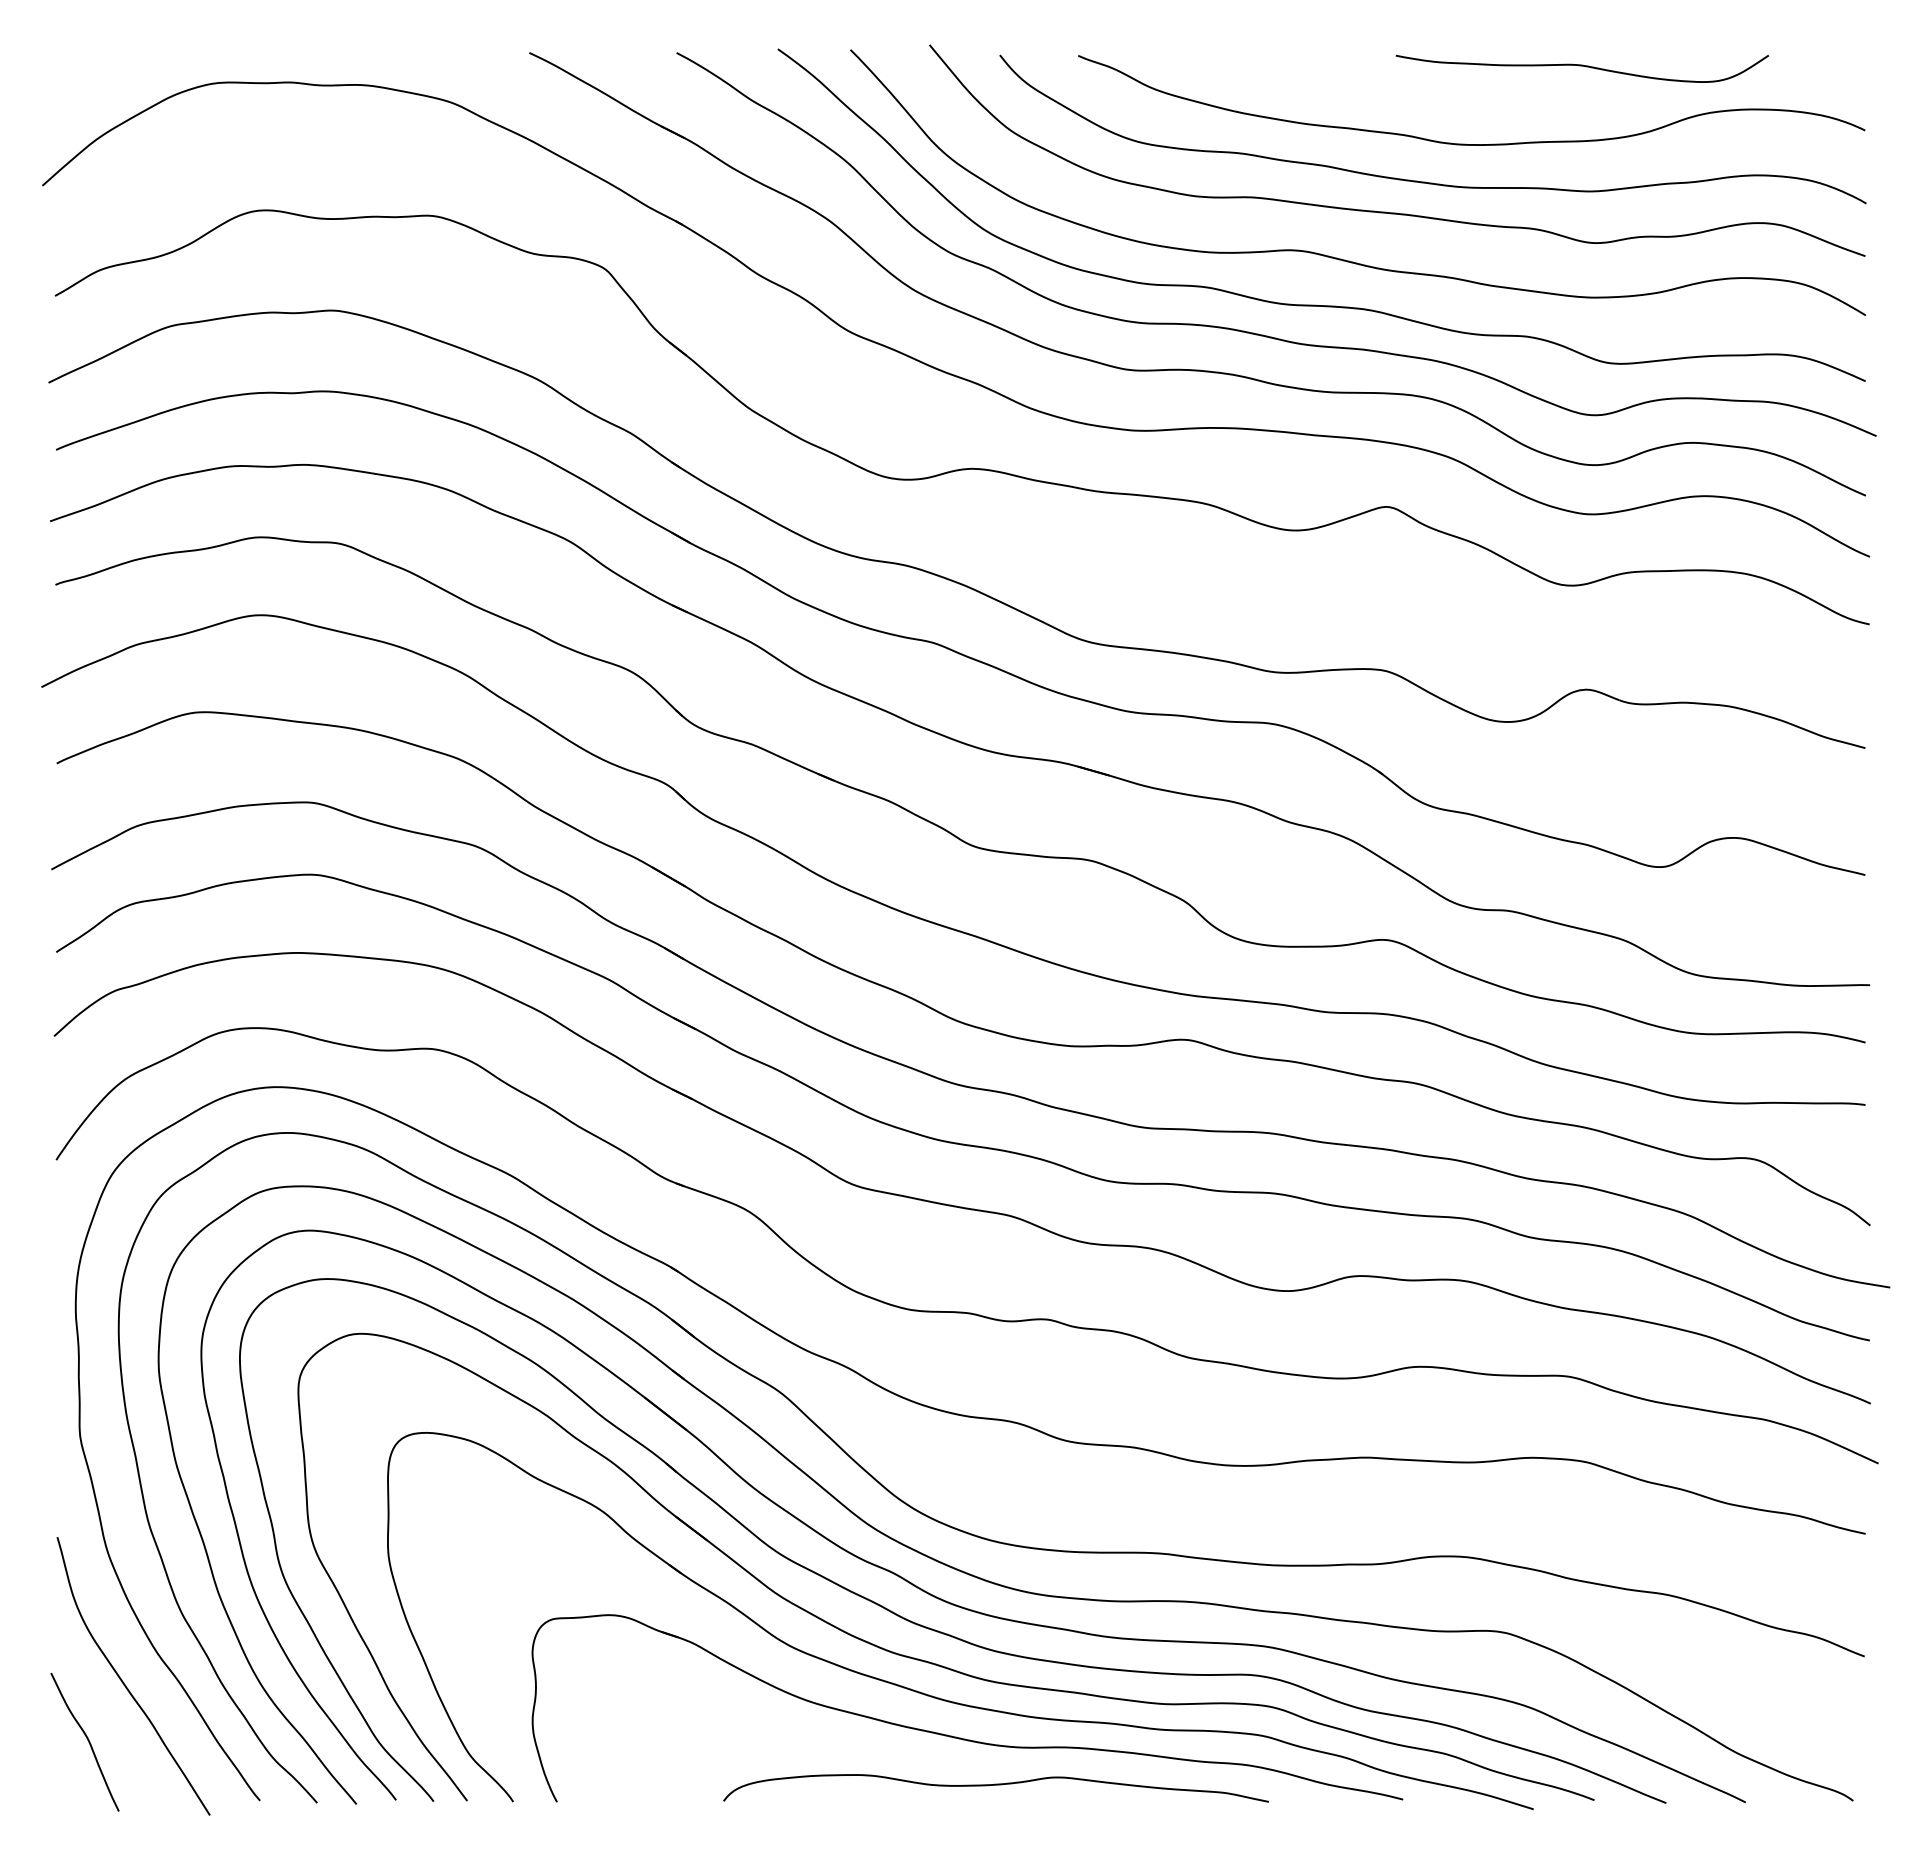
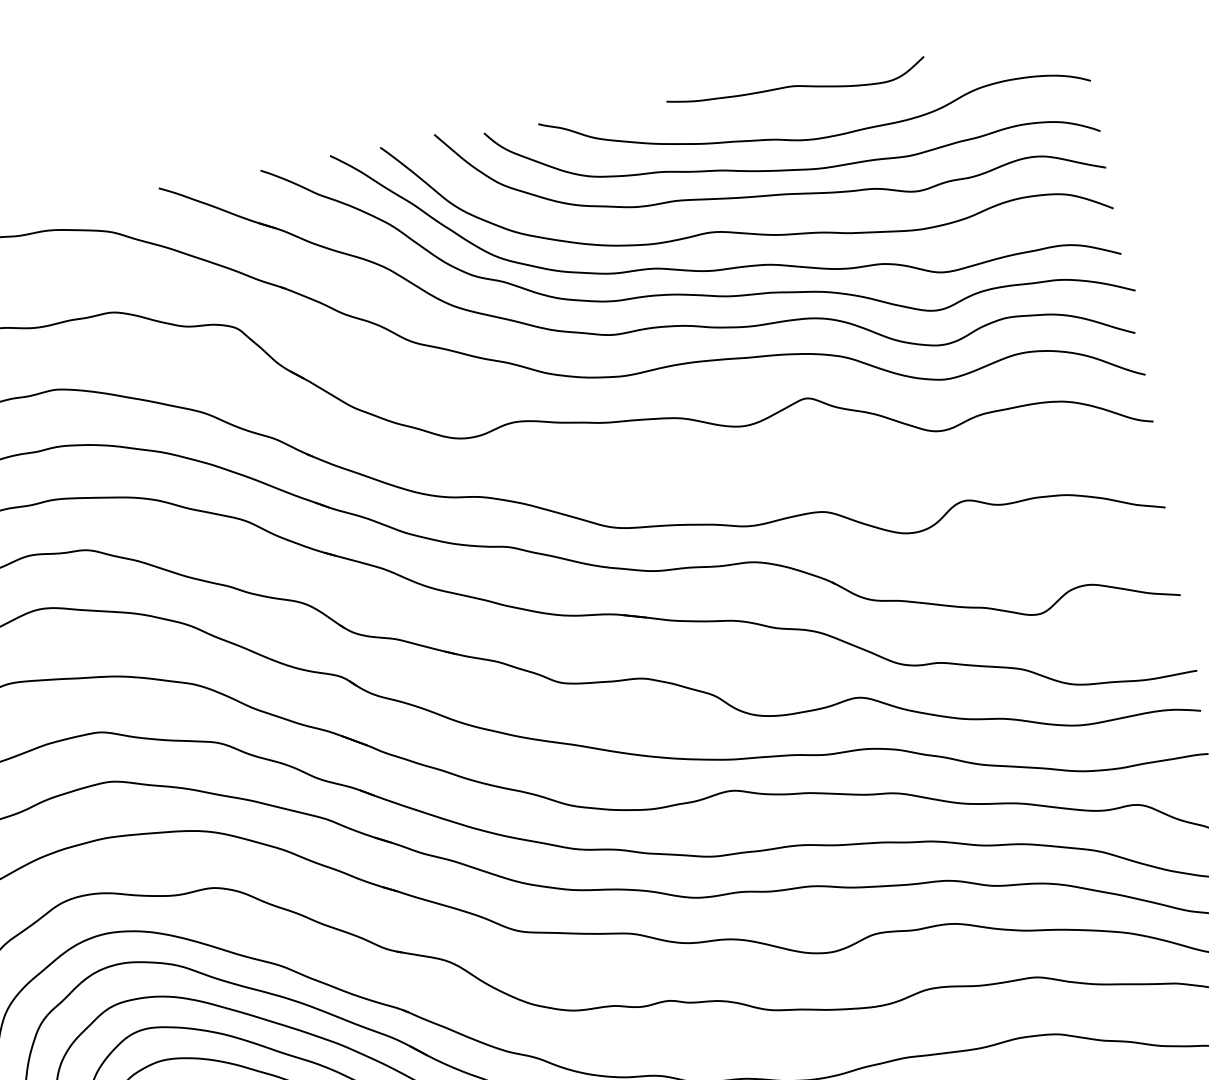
curve: (1581, 66) -> (796, 86), moved

